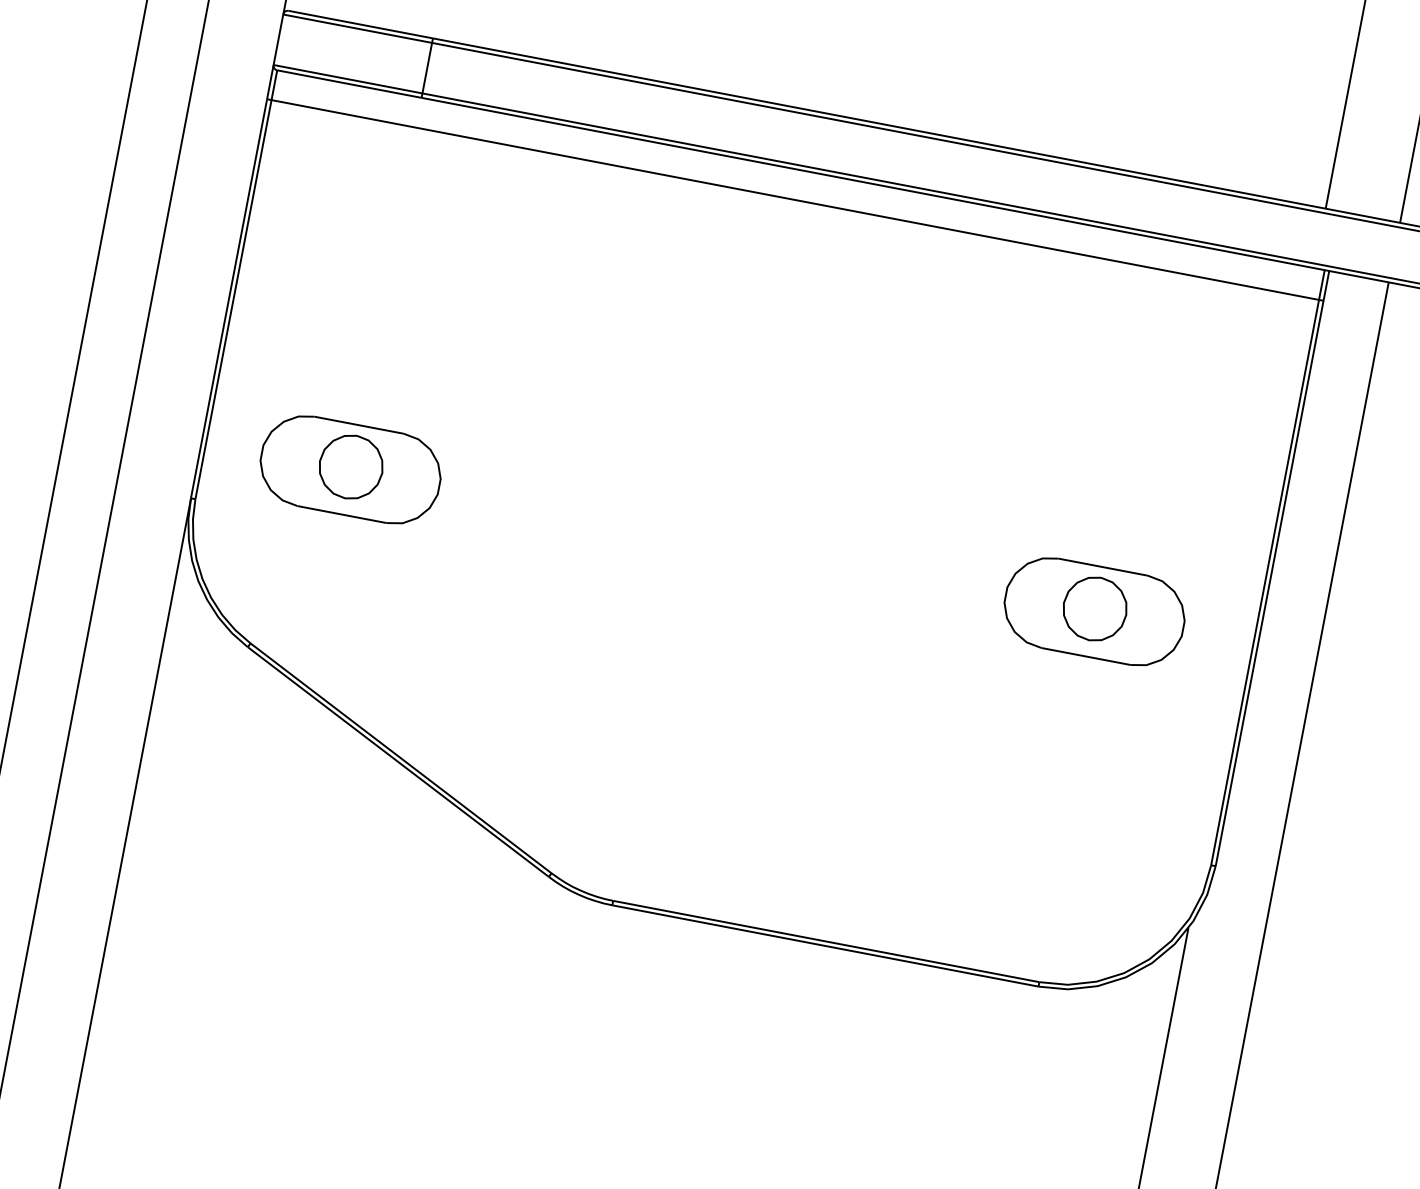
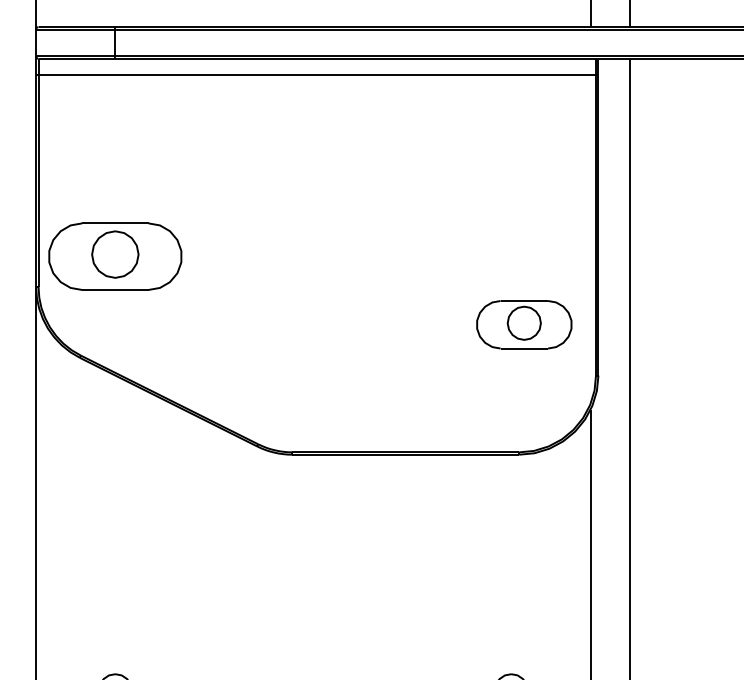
part: (350, 469) -> (115, 256), size x1.4
part: (1095, 611) -> (524, 324), moved

